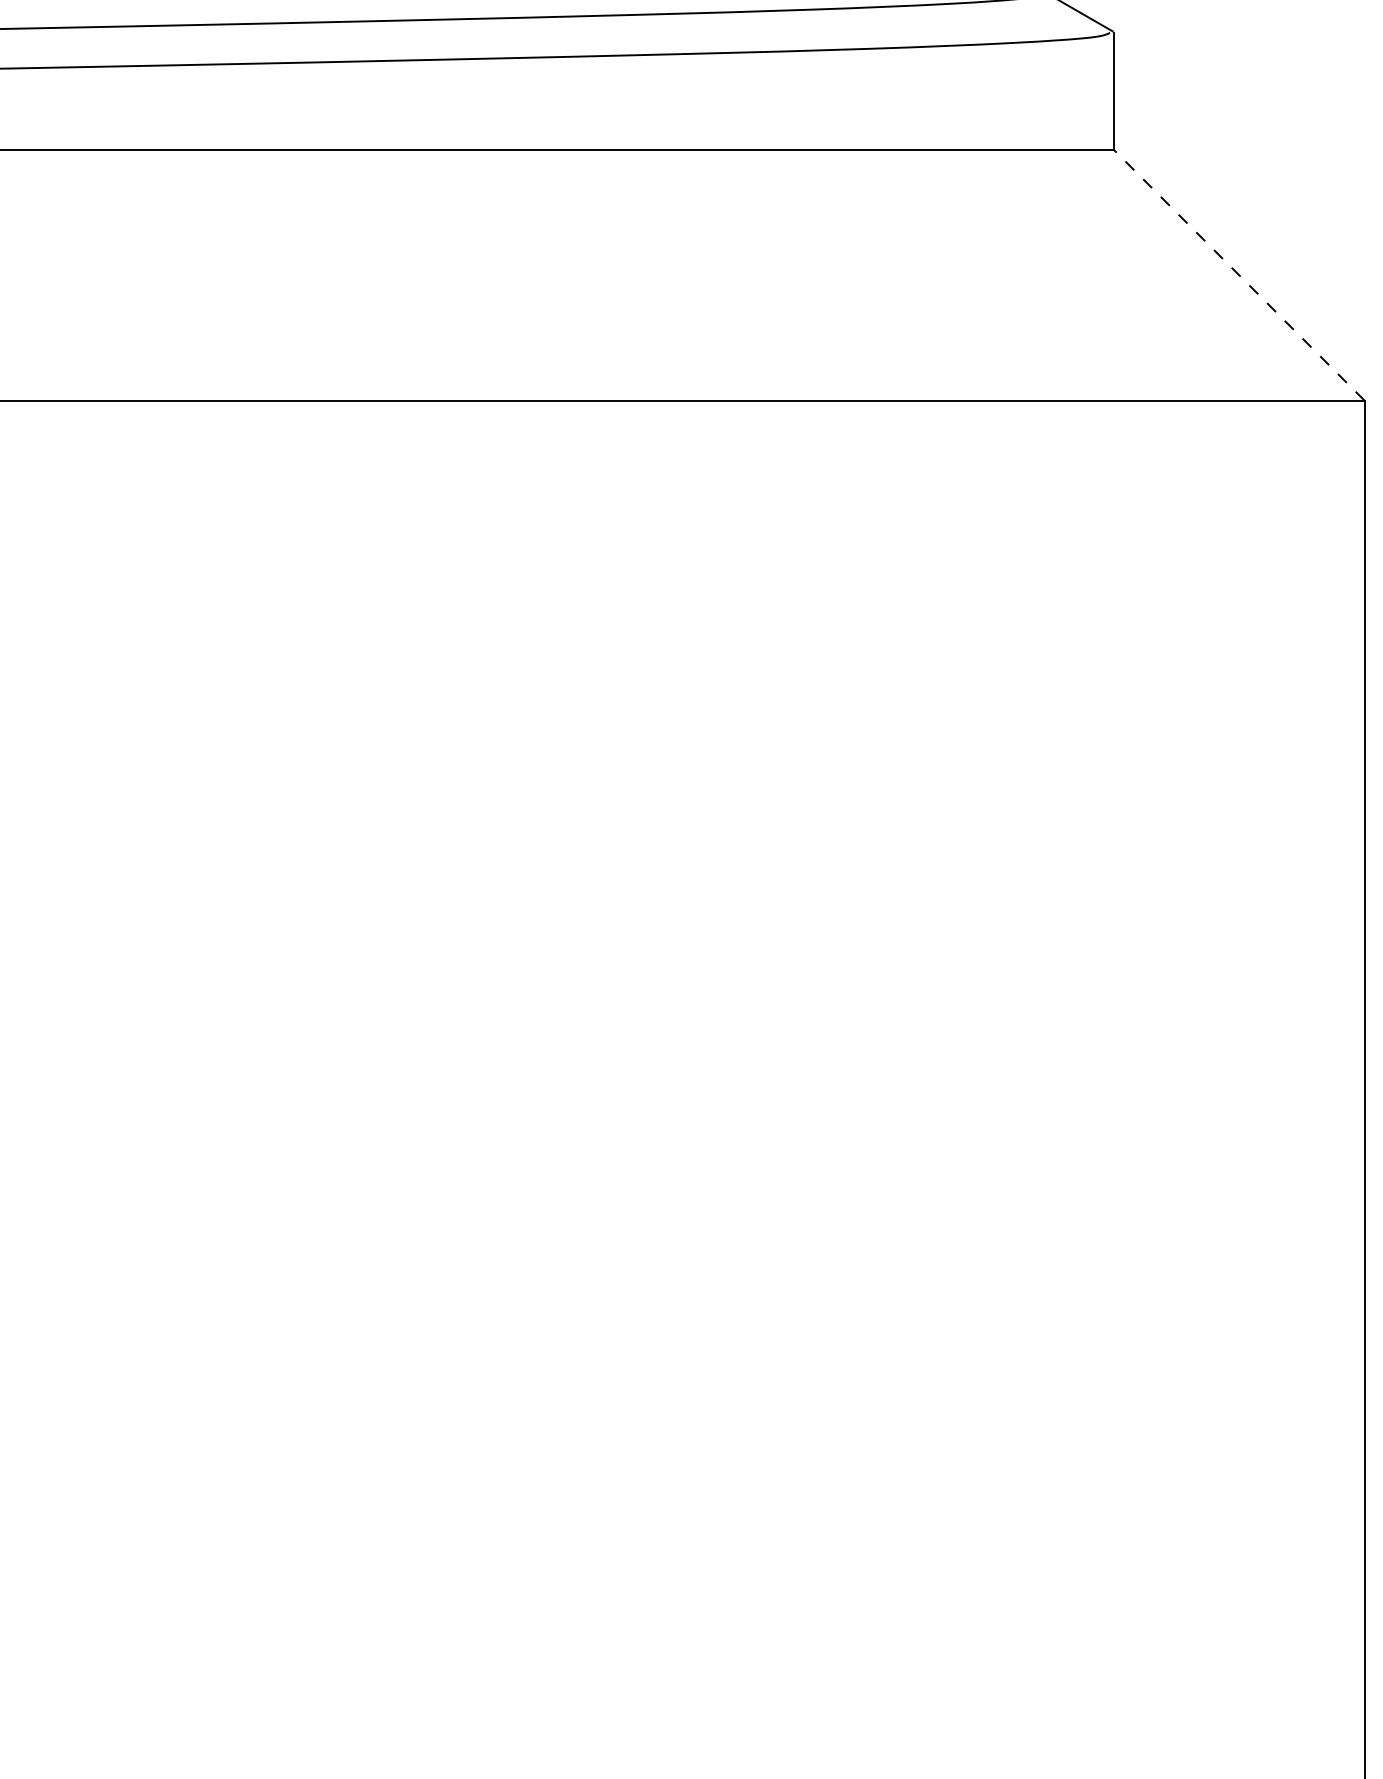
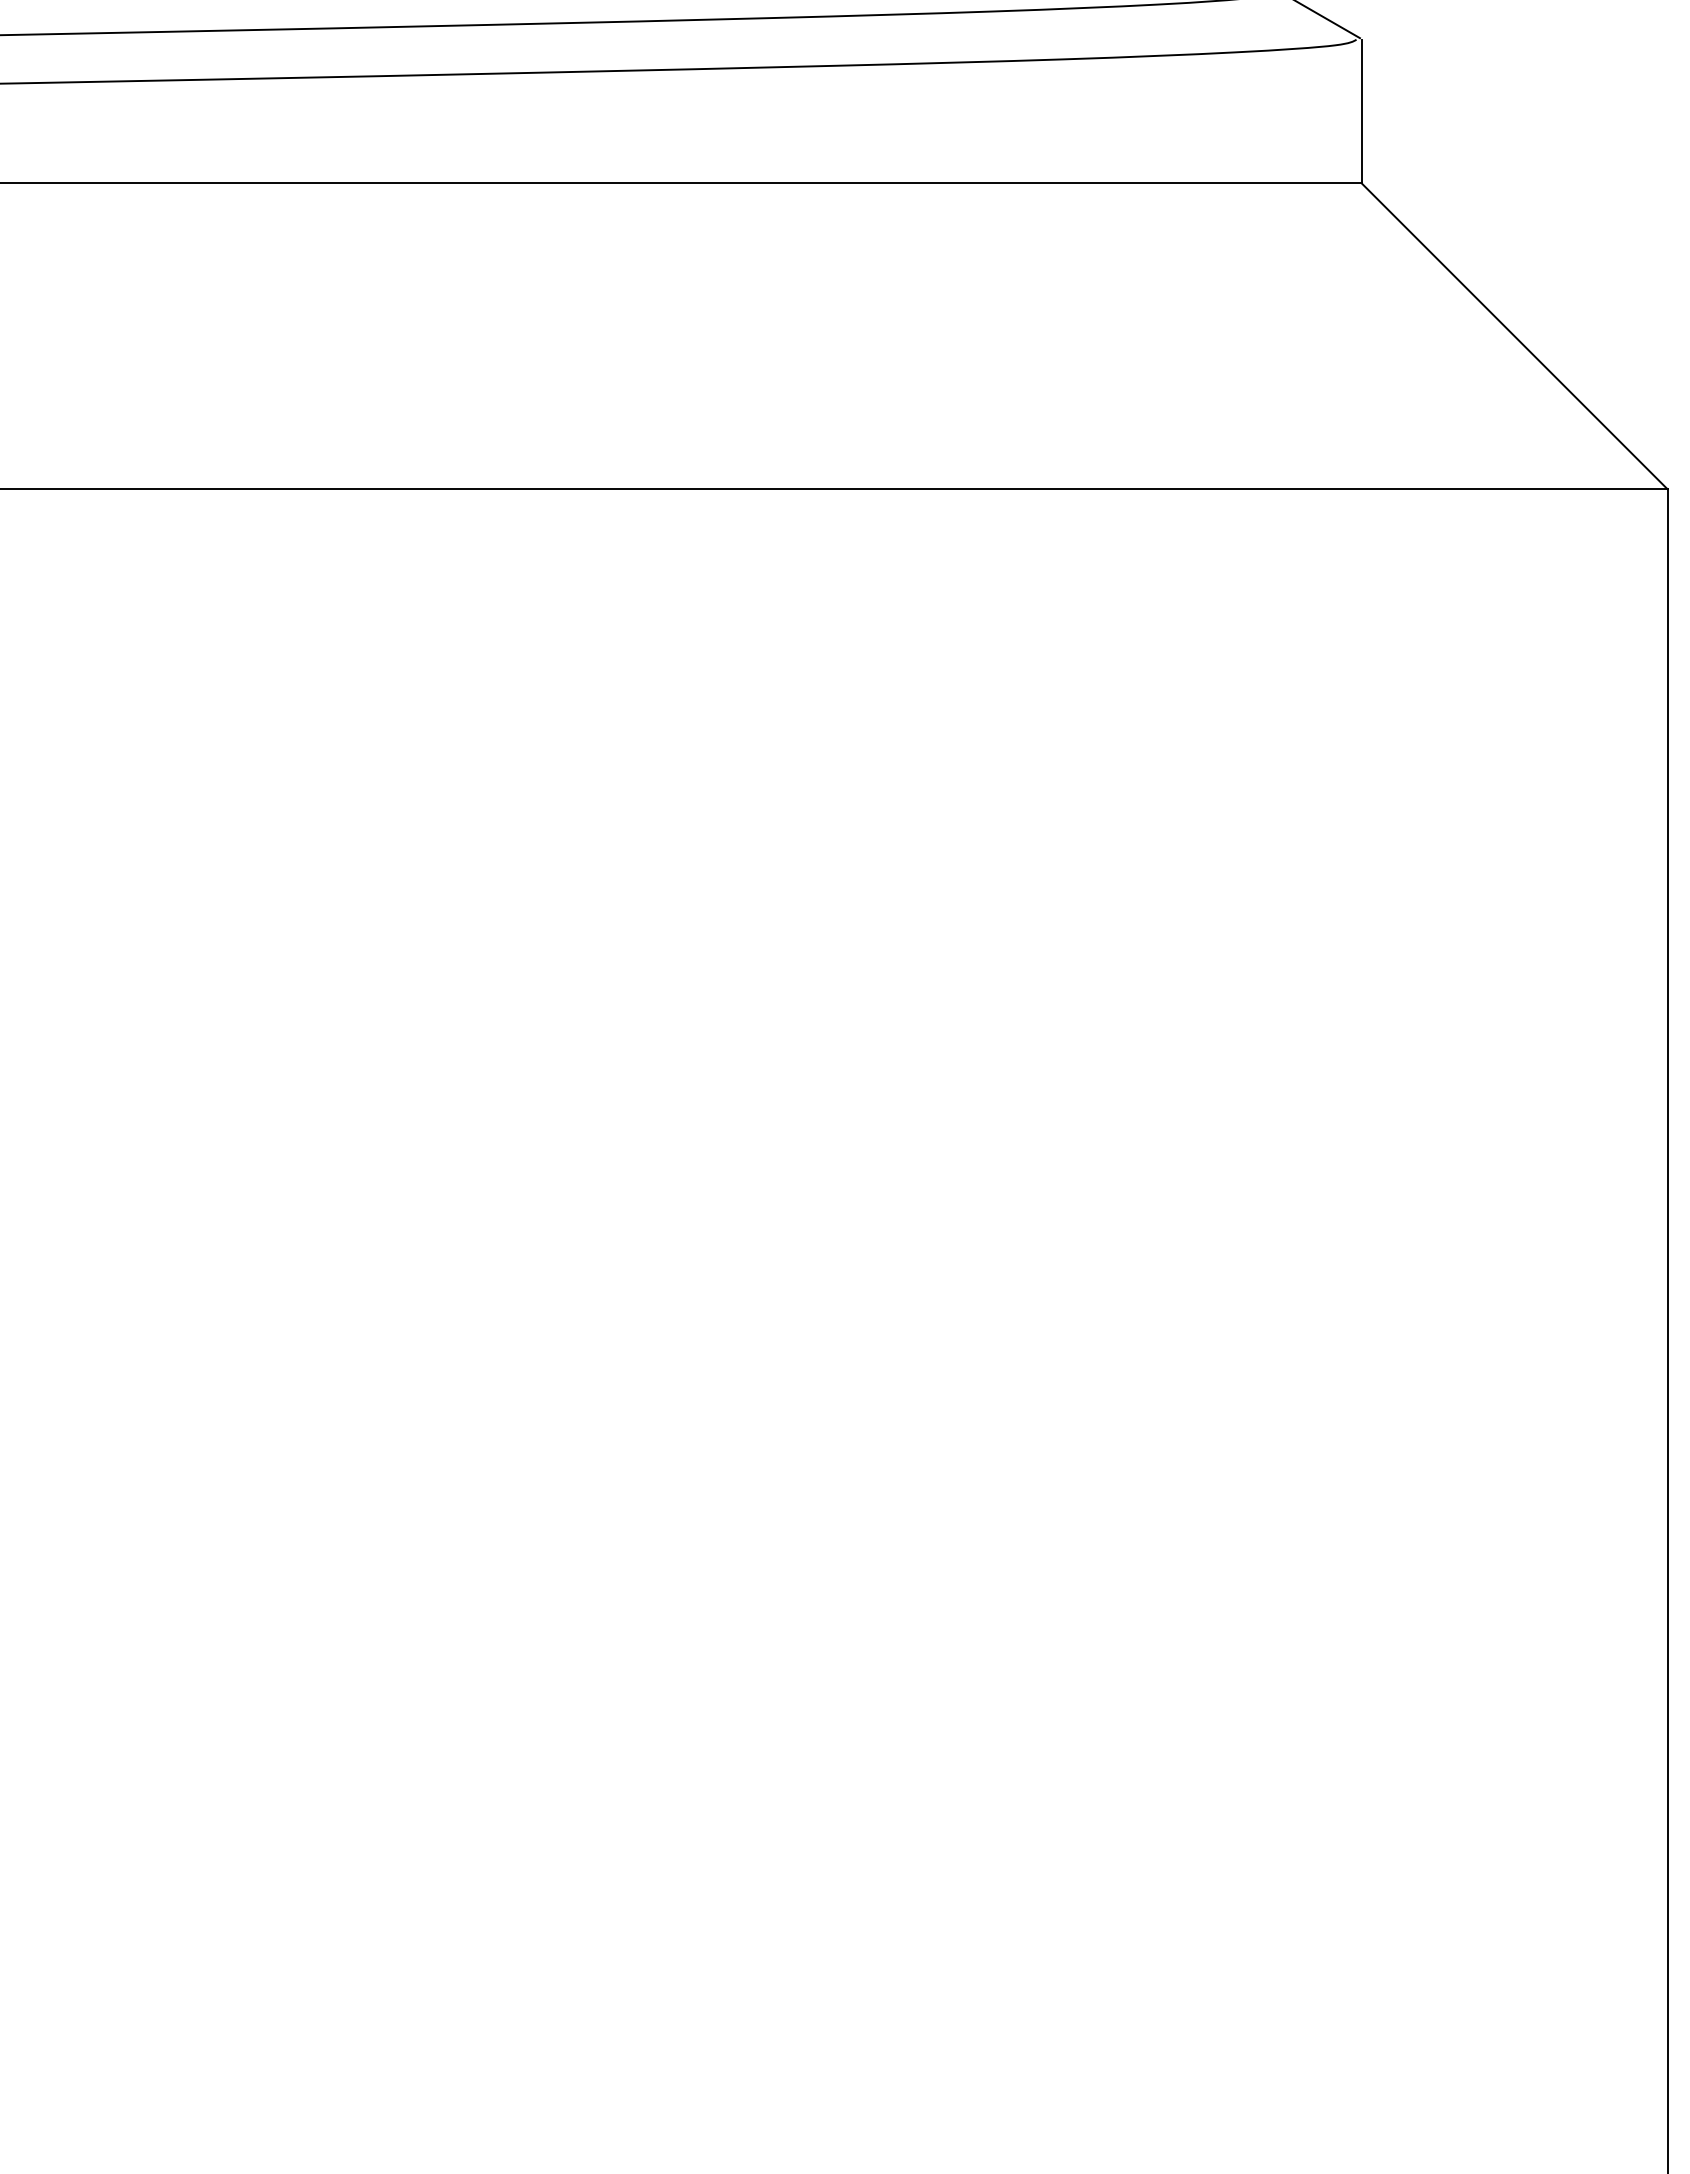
line: (1239, 274) -> (1514, 335), dashed -> solid

